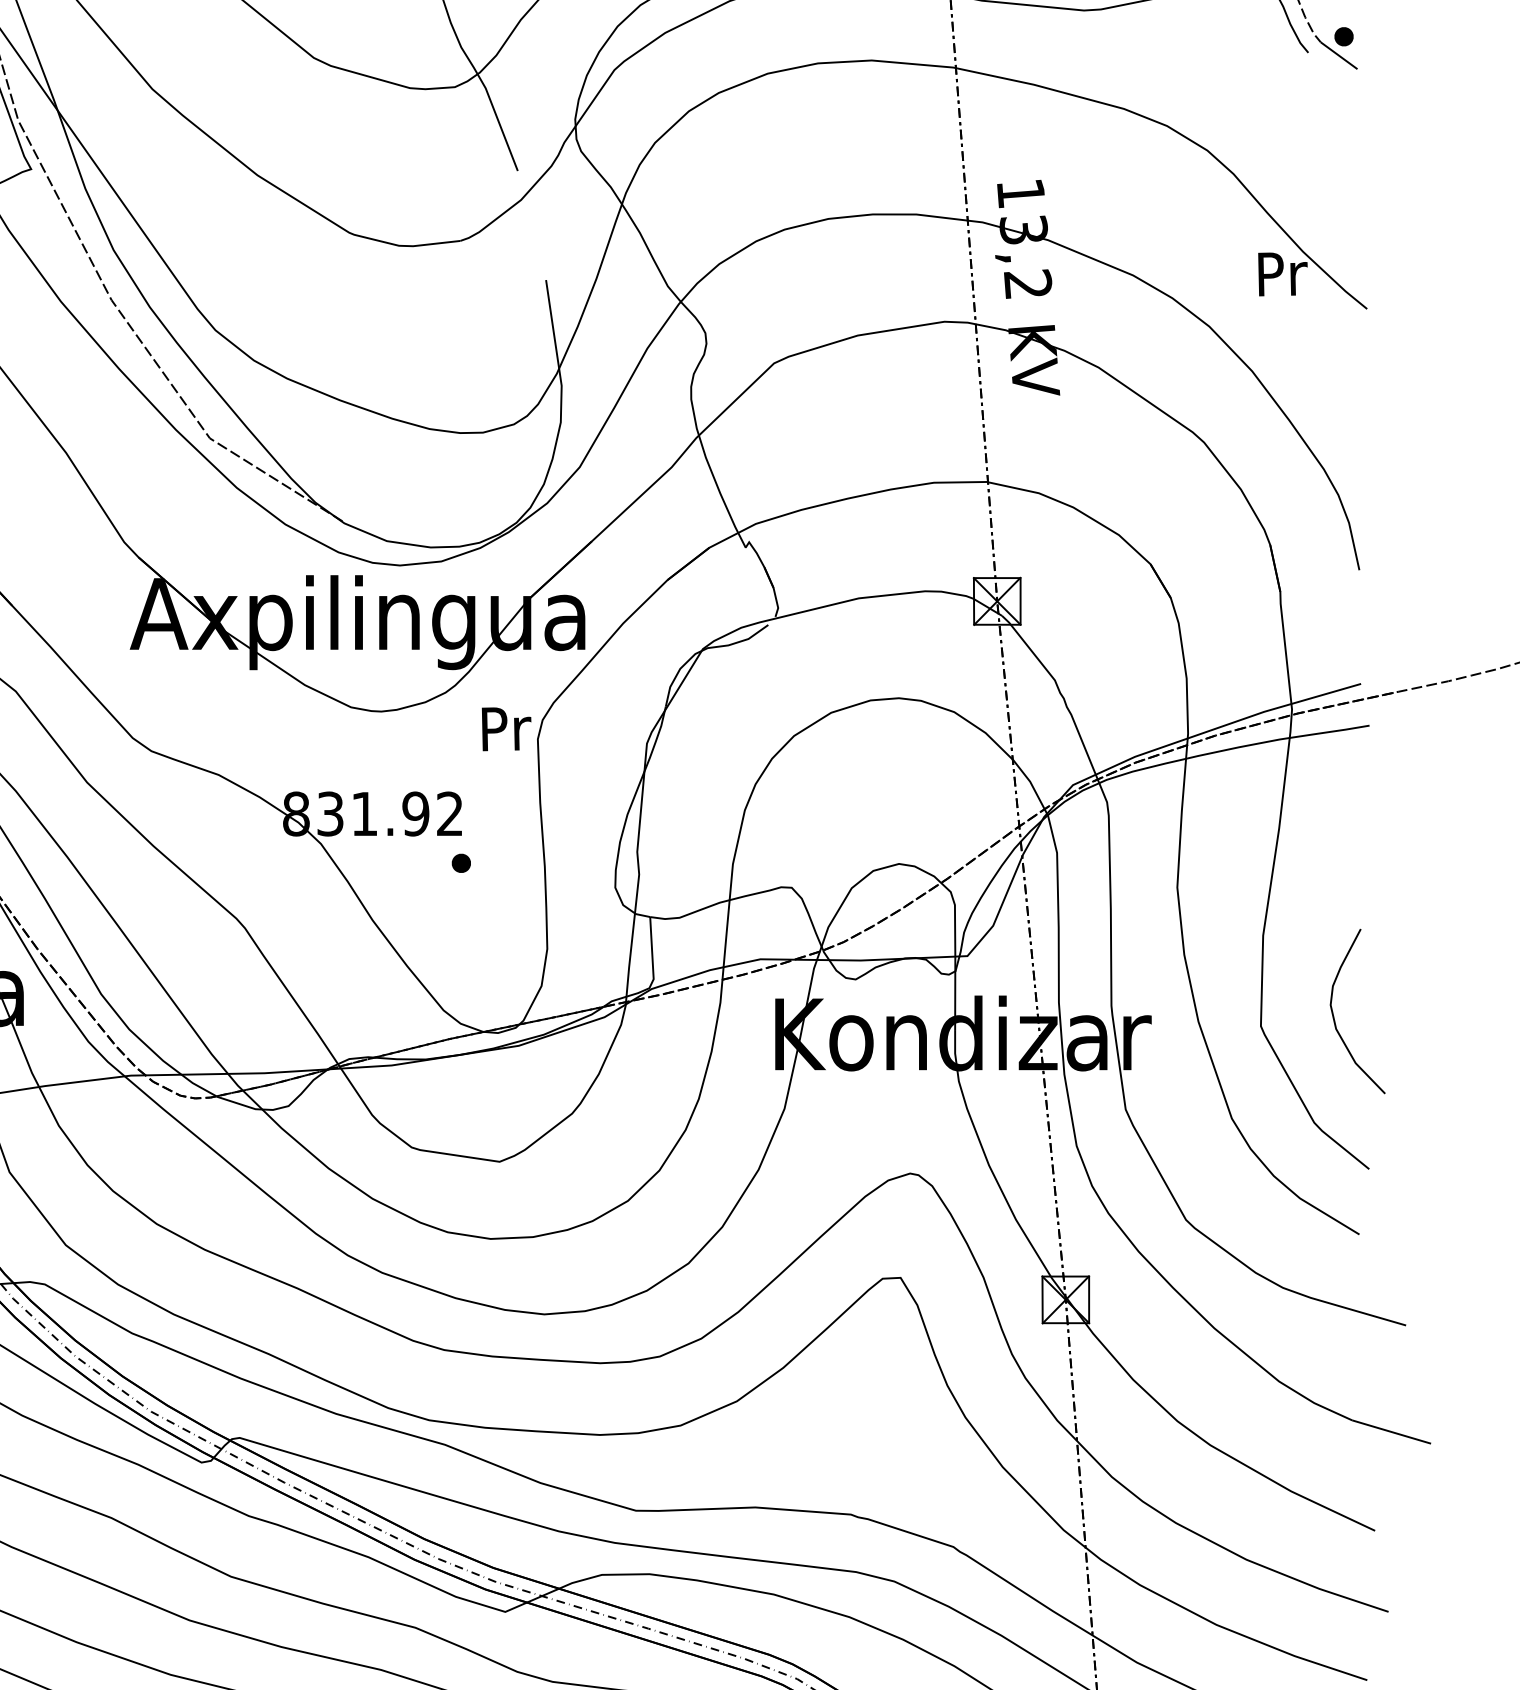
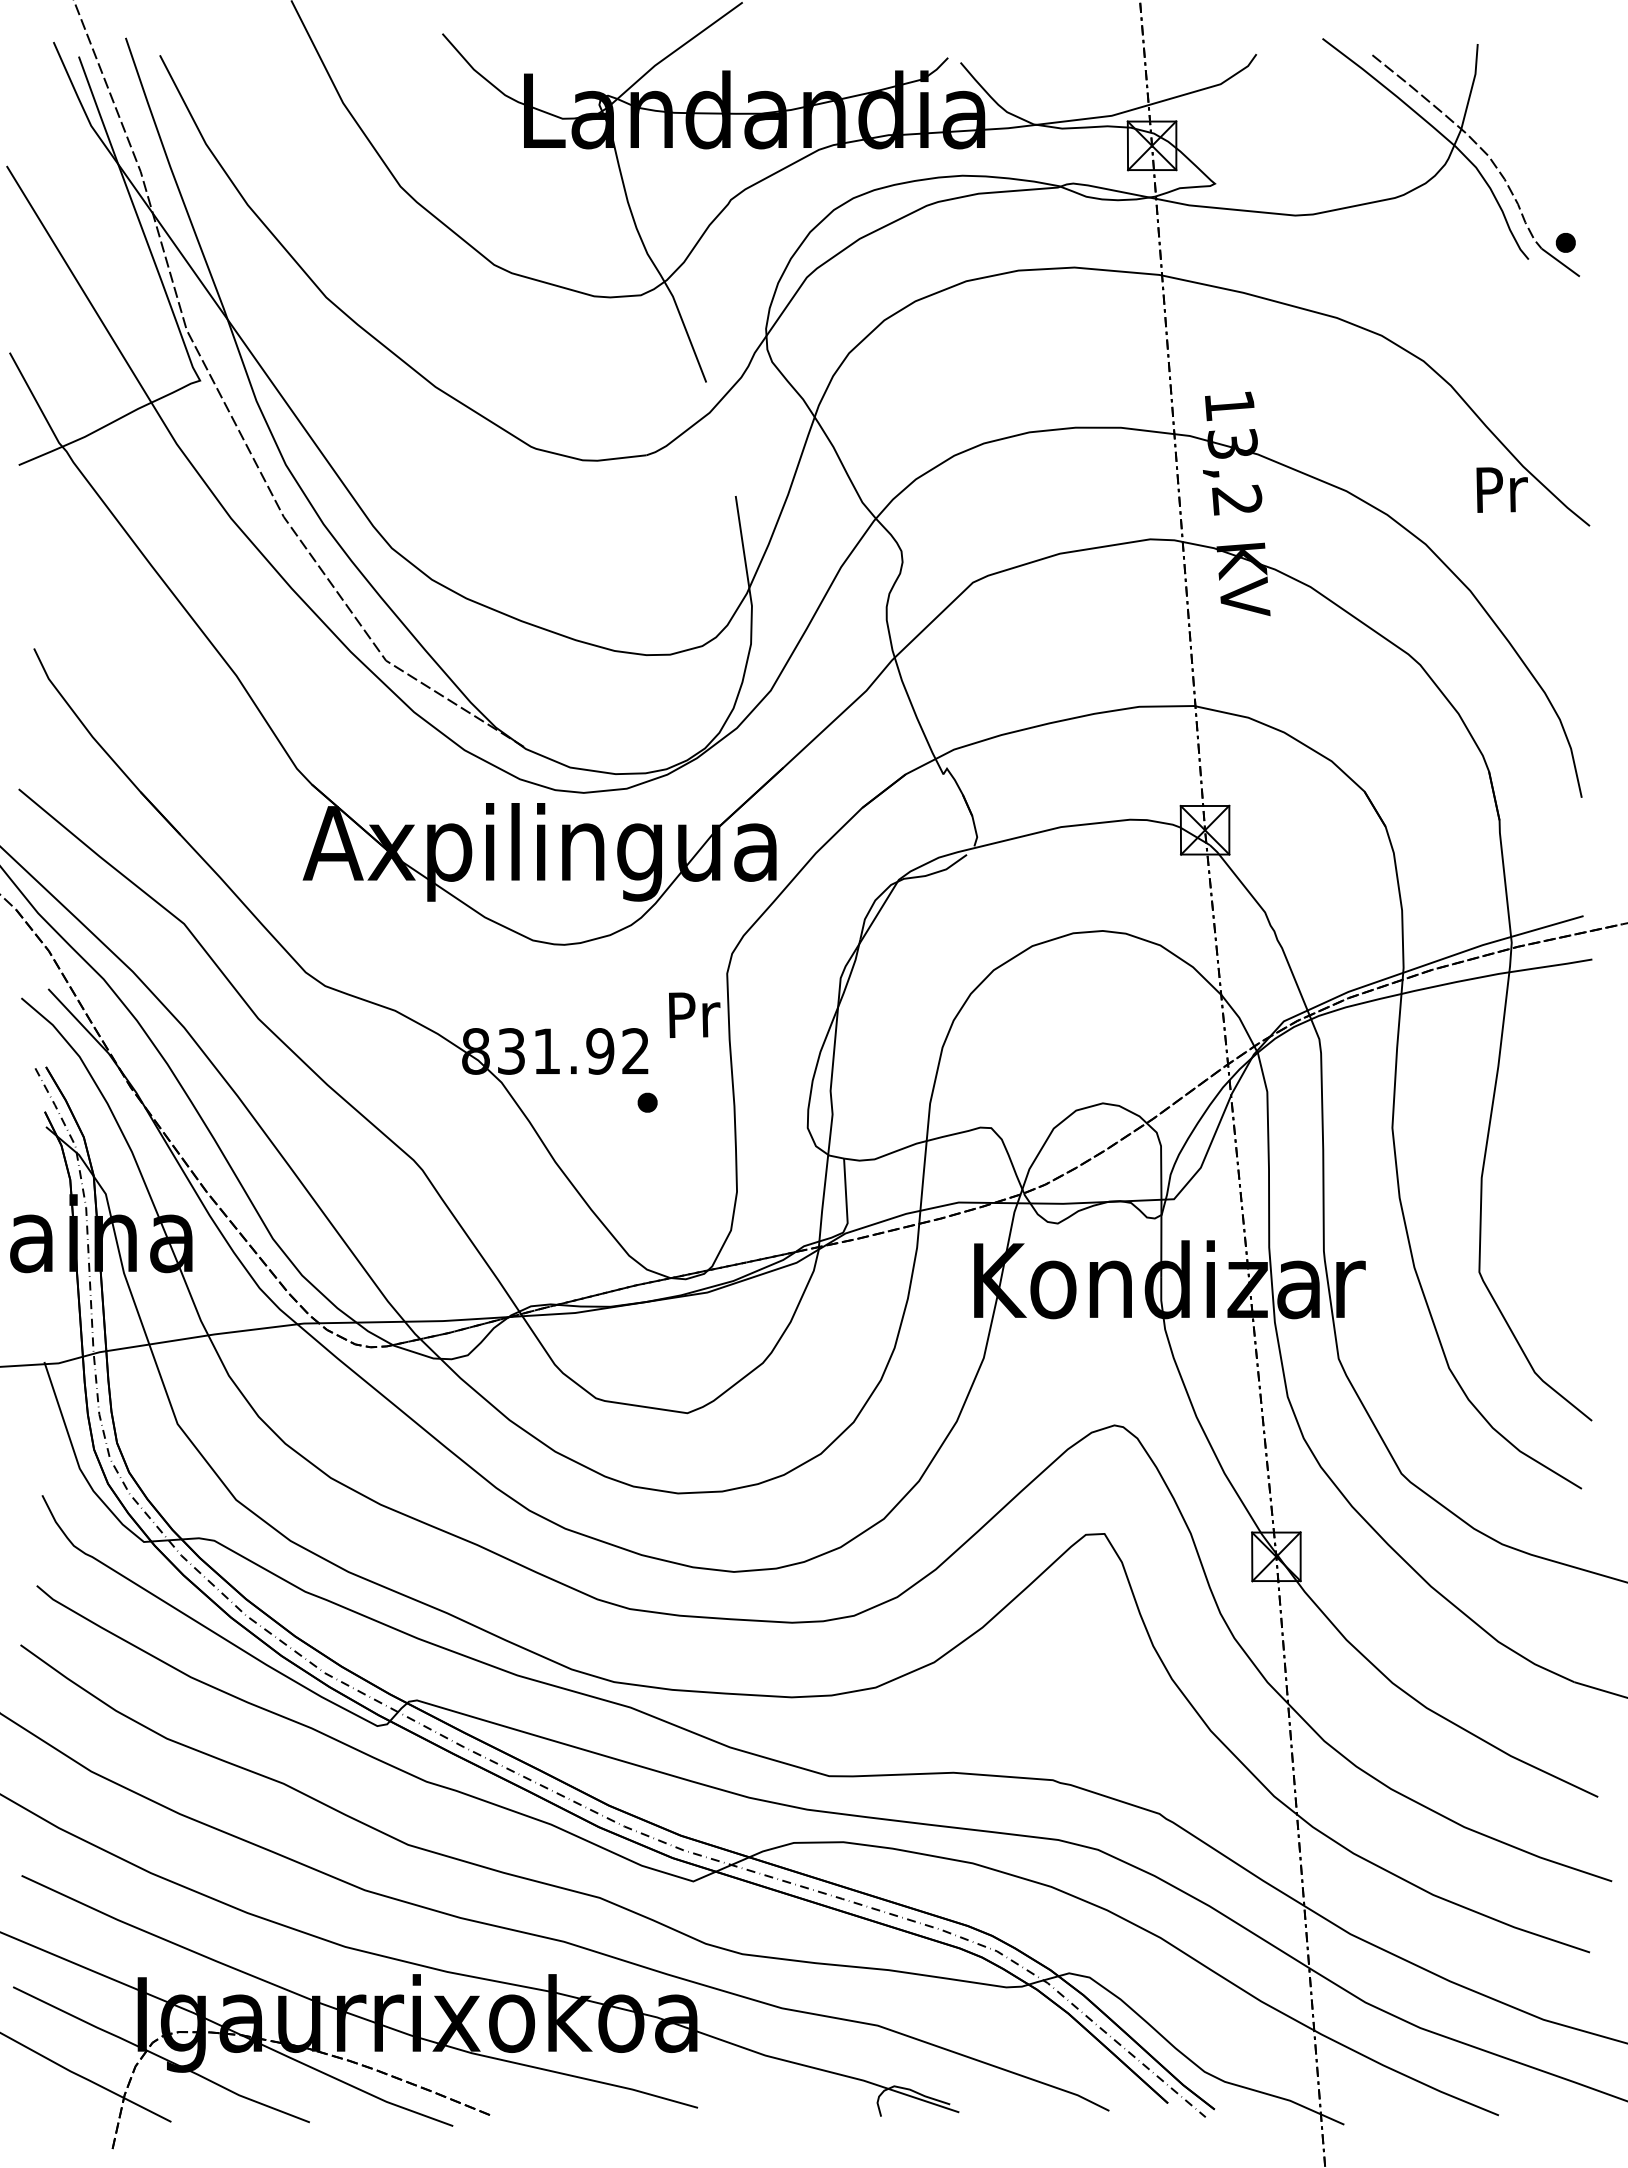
text: (506, 728) -> (694, 1014), moved
curve: (1335, 1018) -> (1556, 1264), removed

